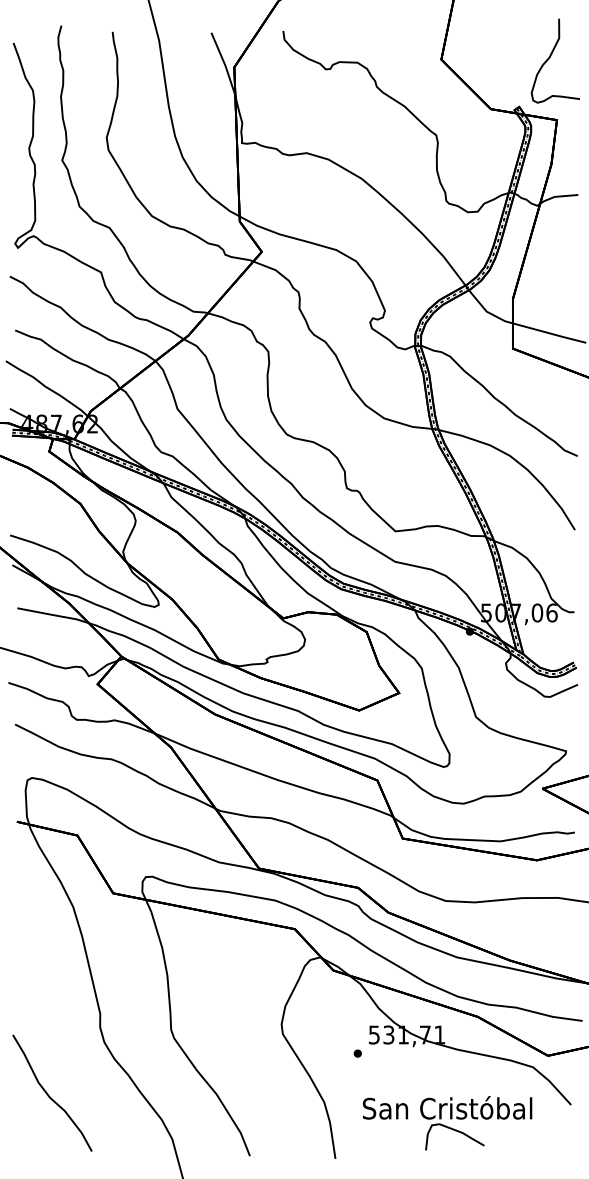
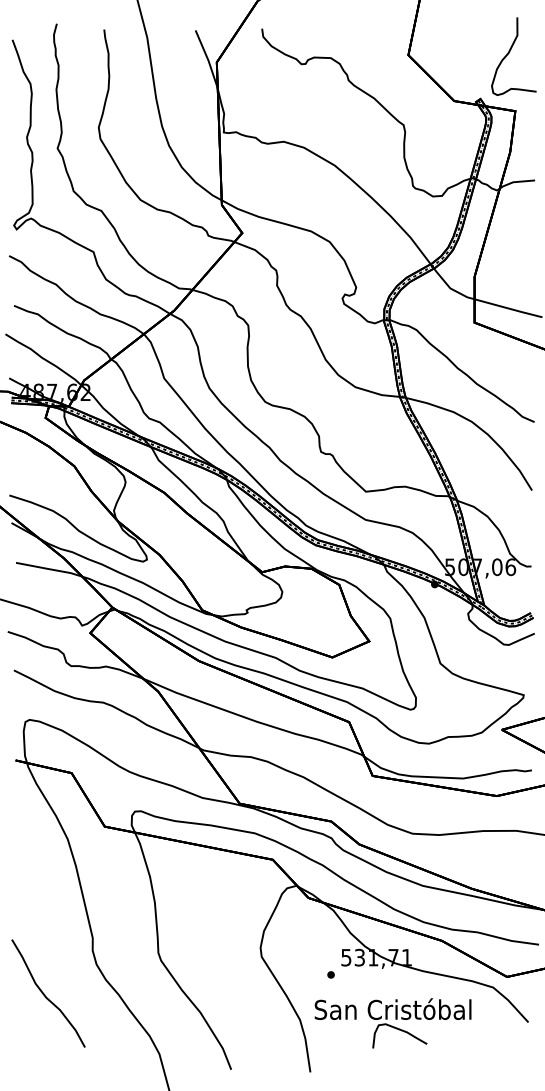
curve: (49, 1094) -> (45, 994), moved
part: (446, 1123) -> (392, 1023), moved

